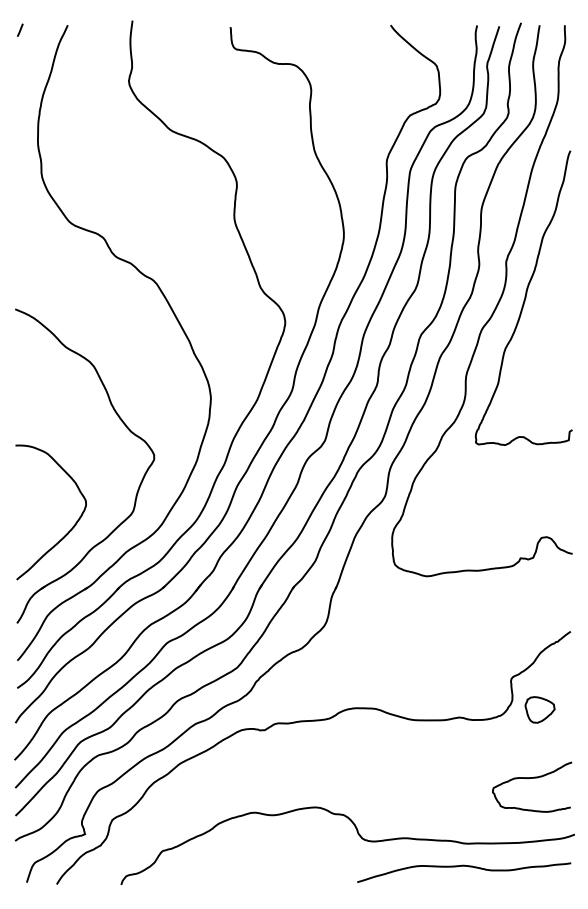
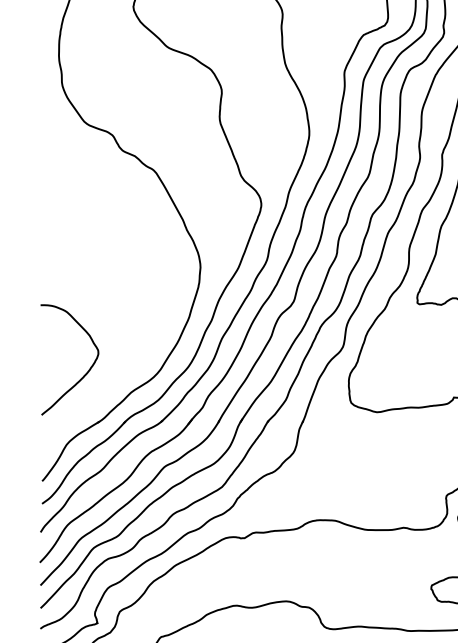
part: (127, 429) -> (132, 292), removed

